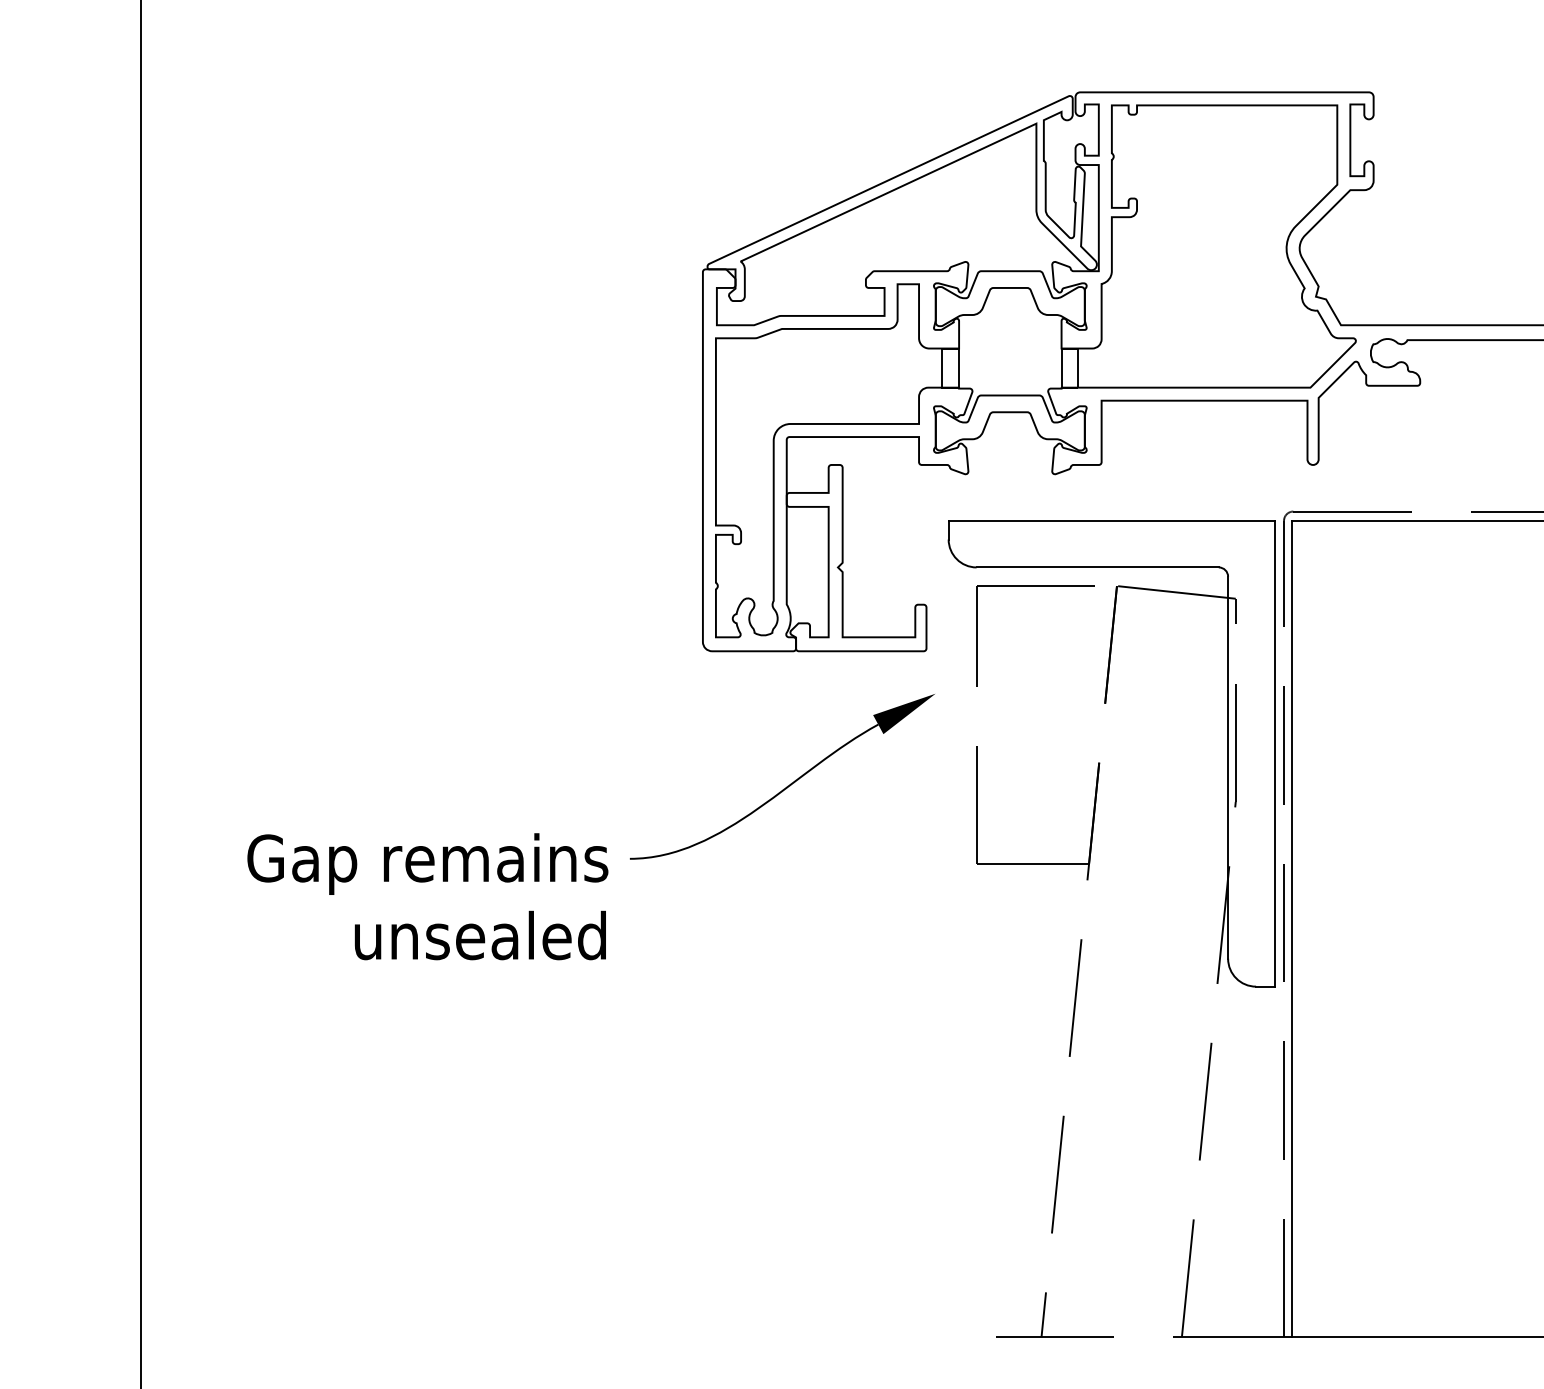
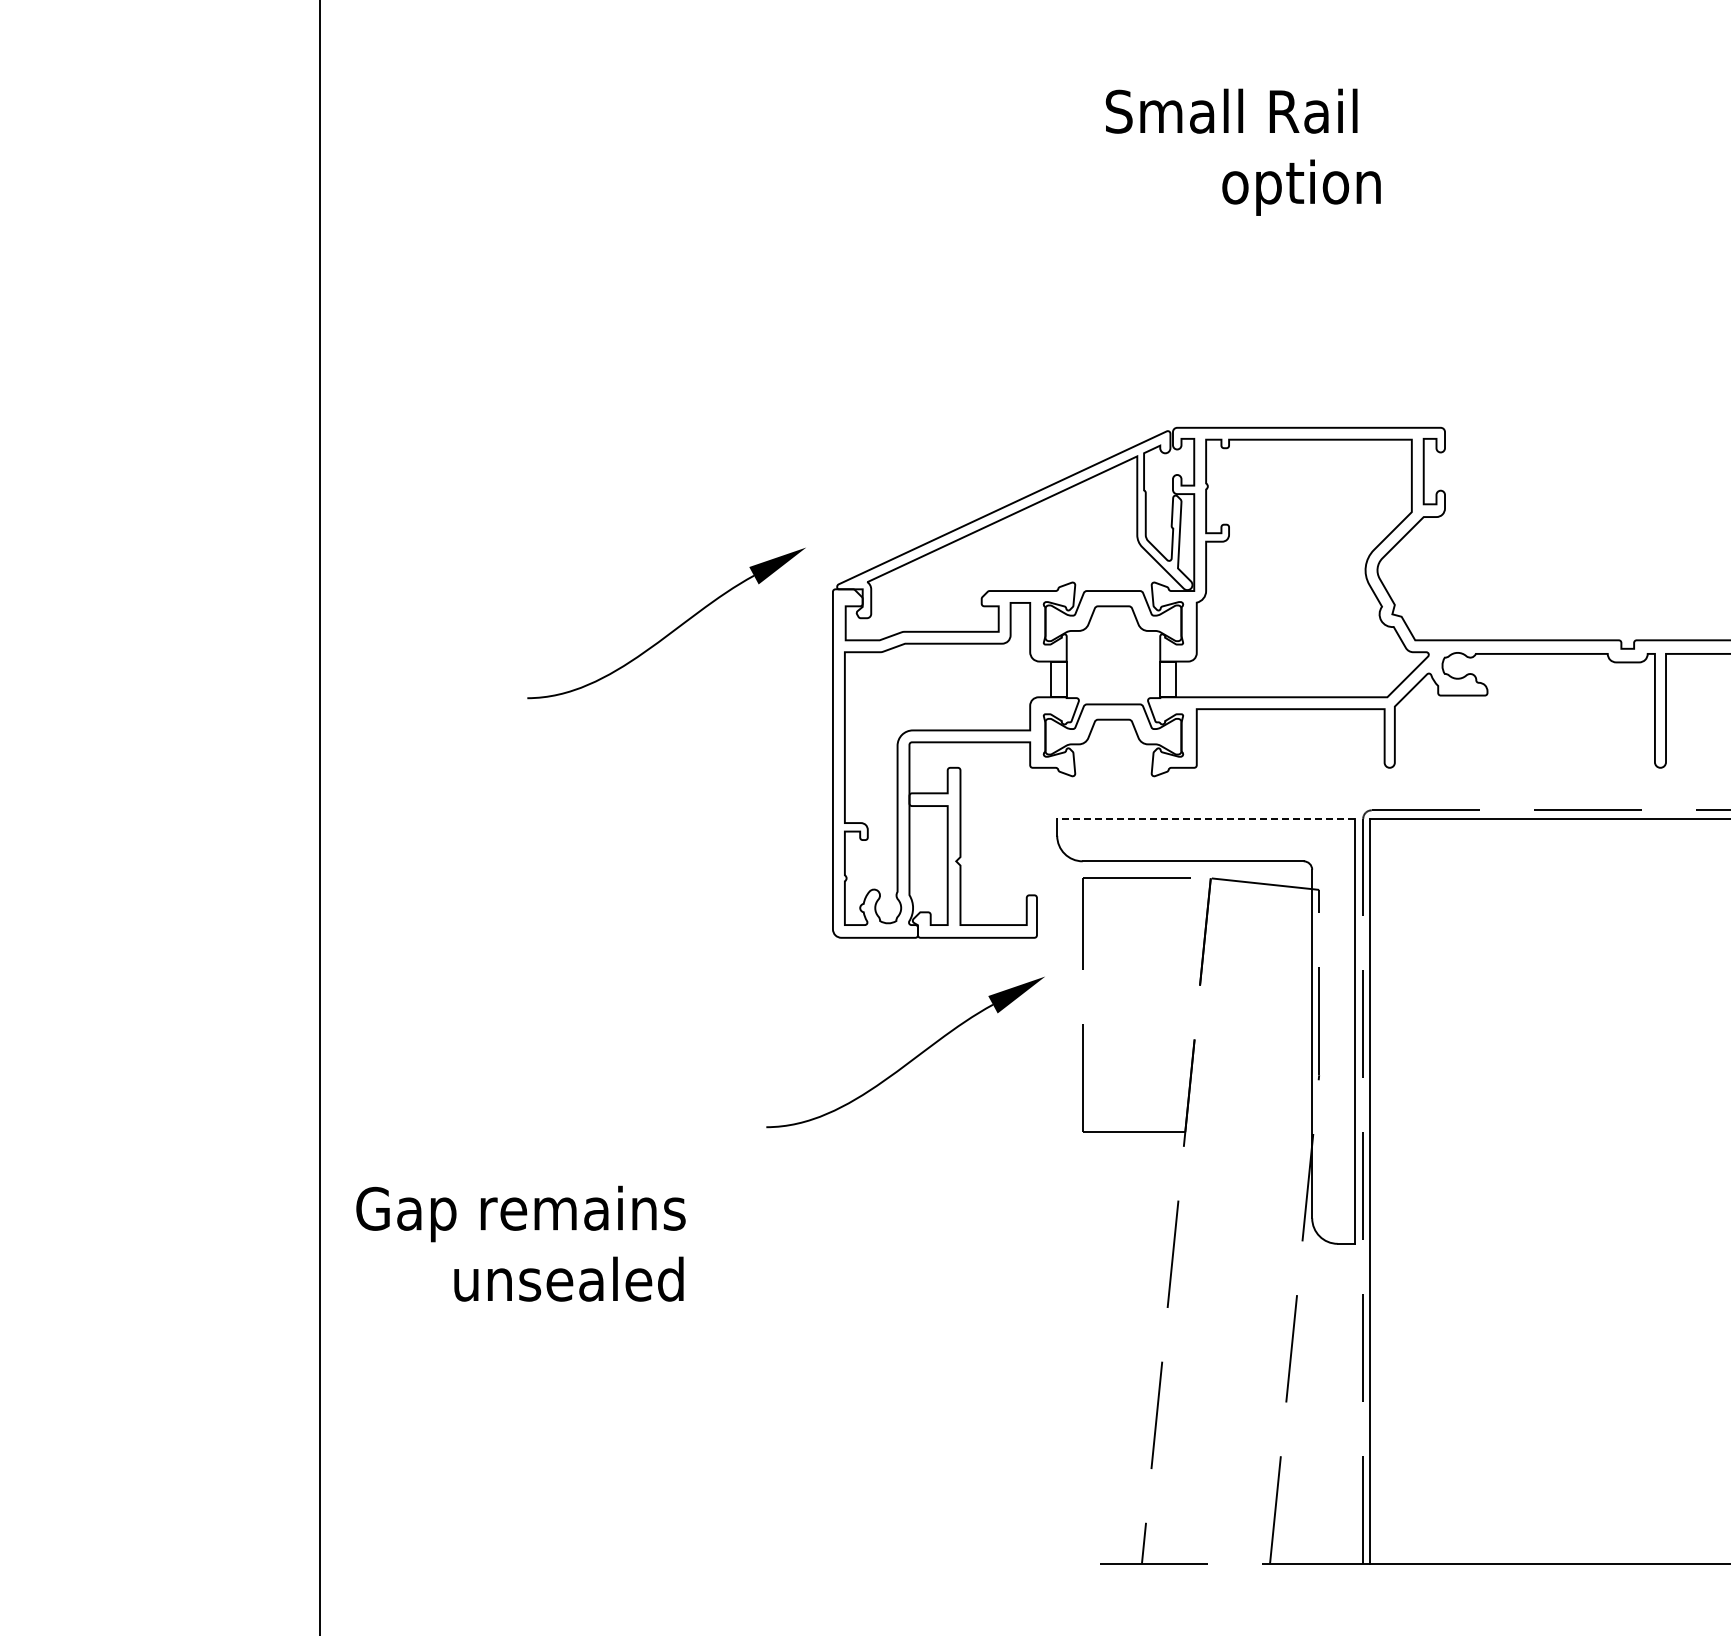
part: (528, 313) -> (673, 629), added
line: (1111, 520) -> (1205, 818), solid -> dashed
text: (427, 896) -> (520, 1243), moved

